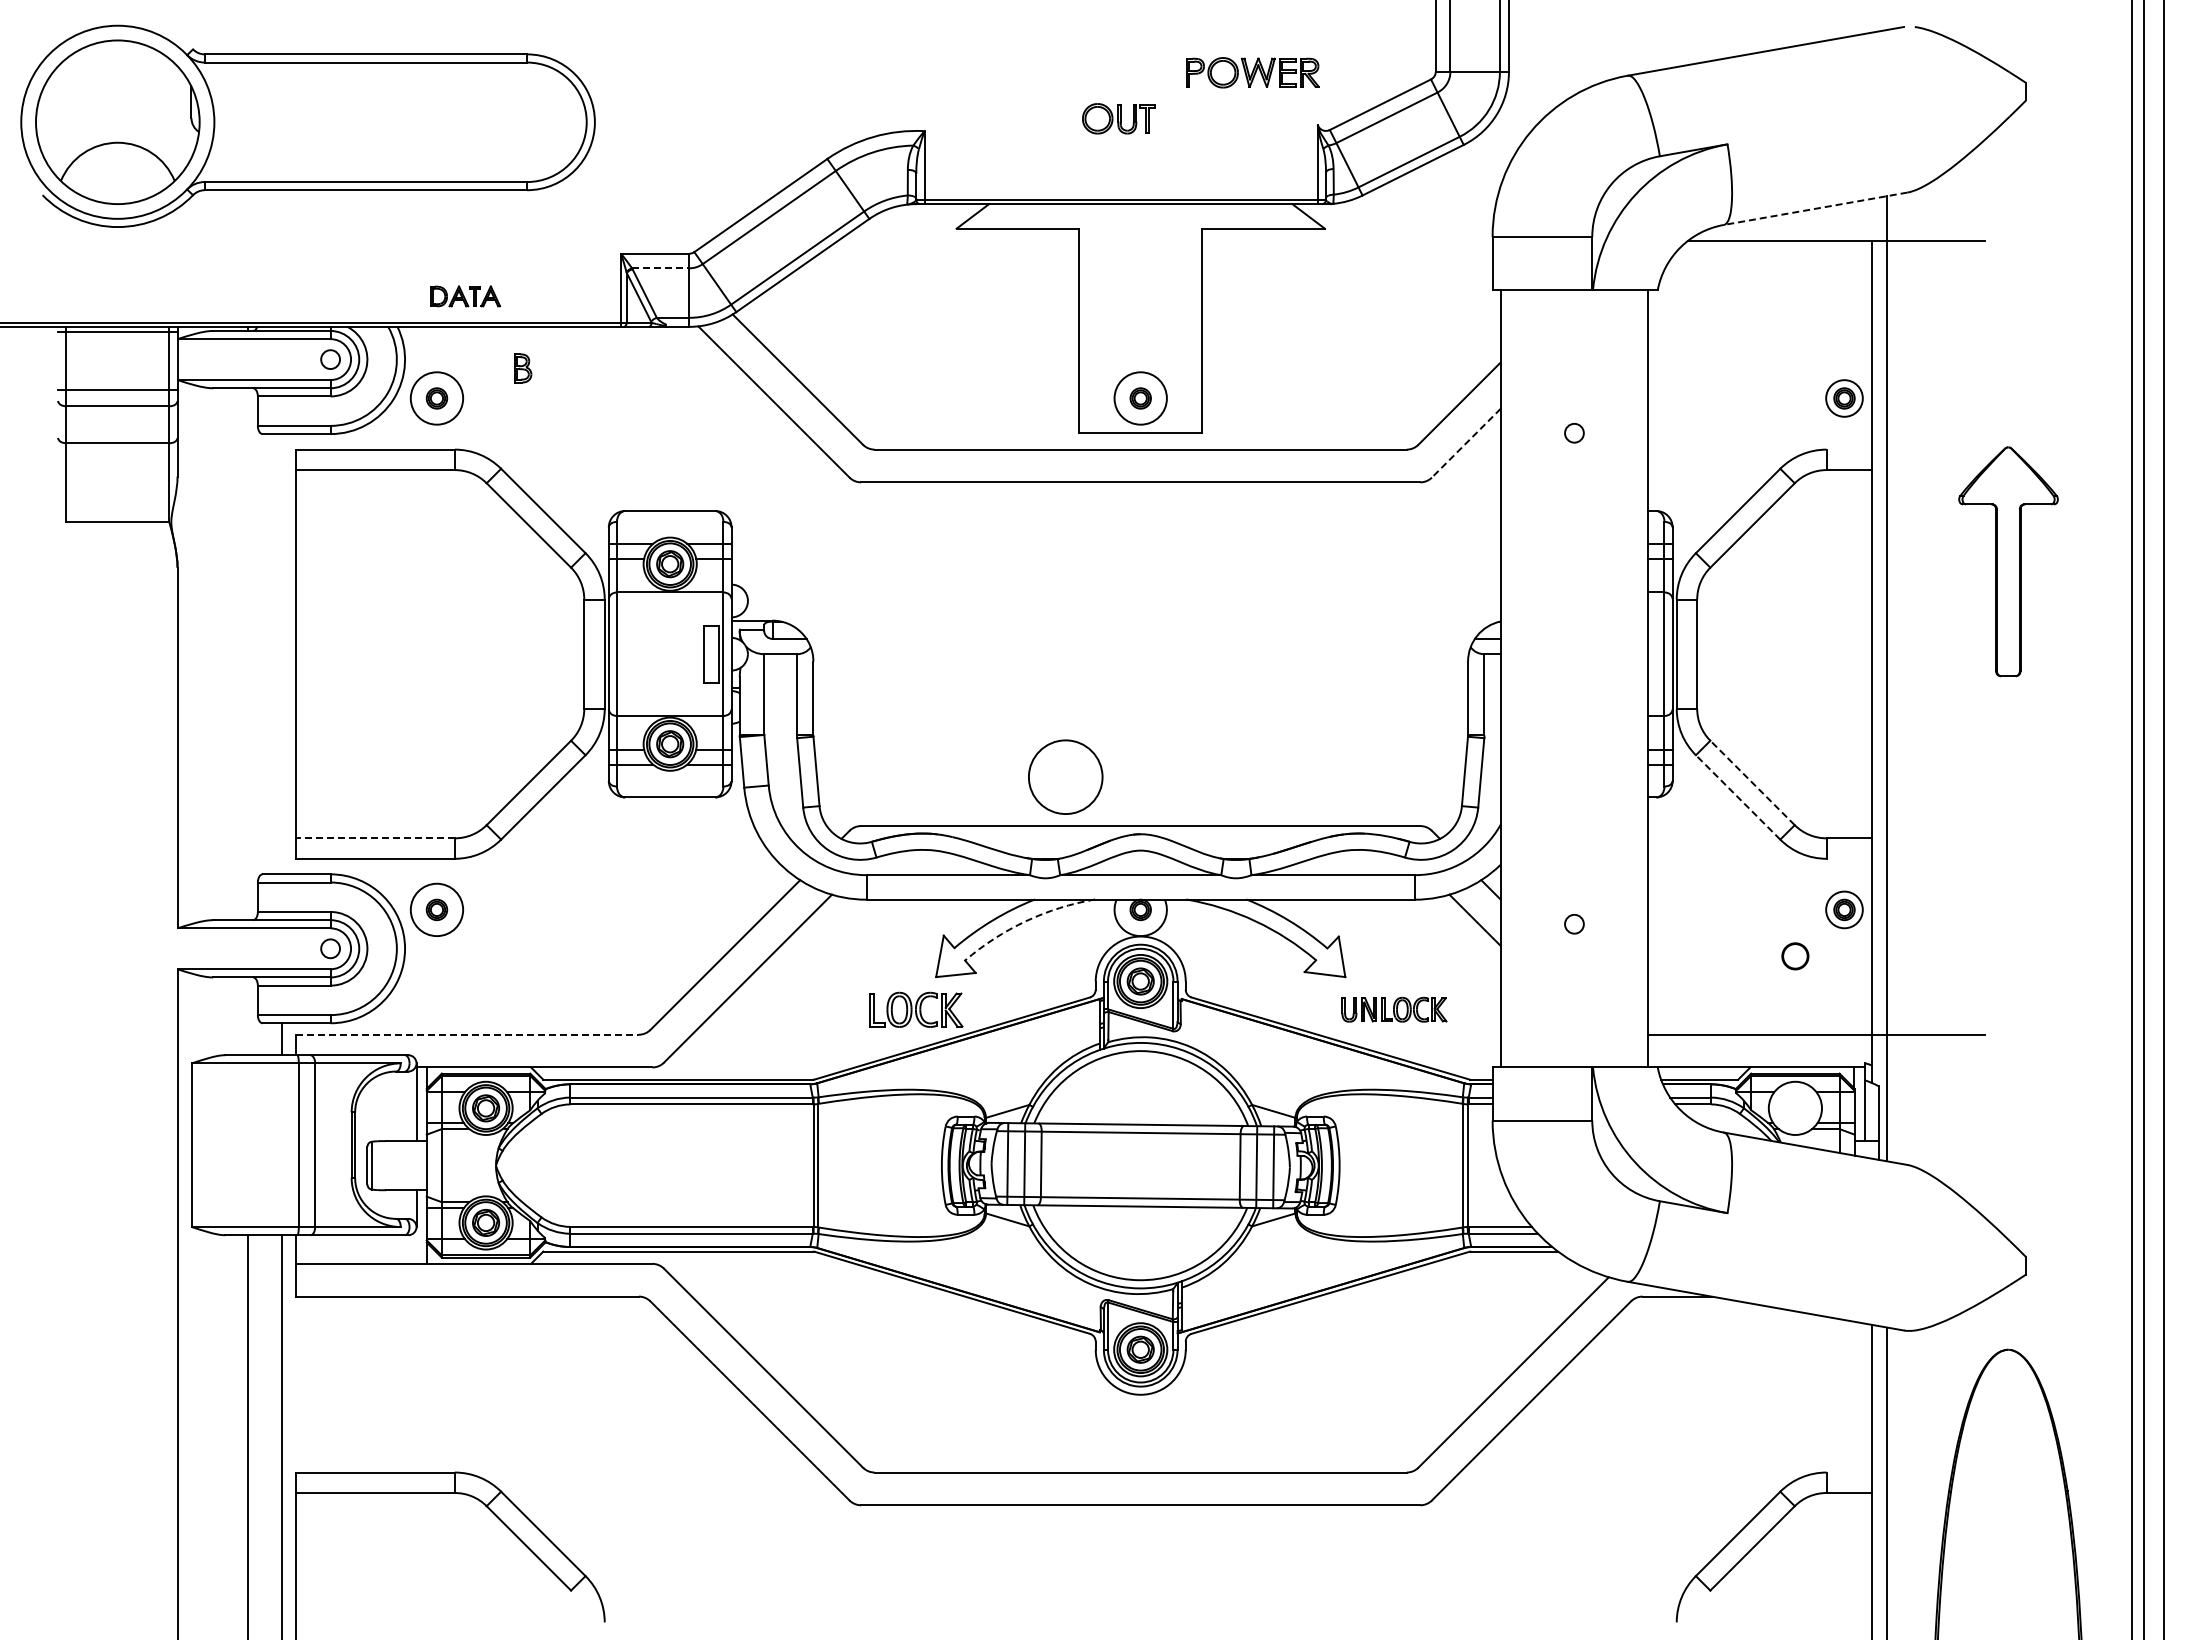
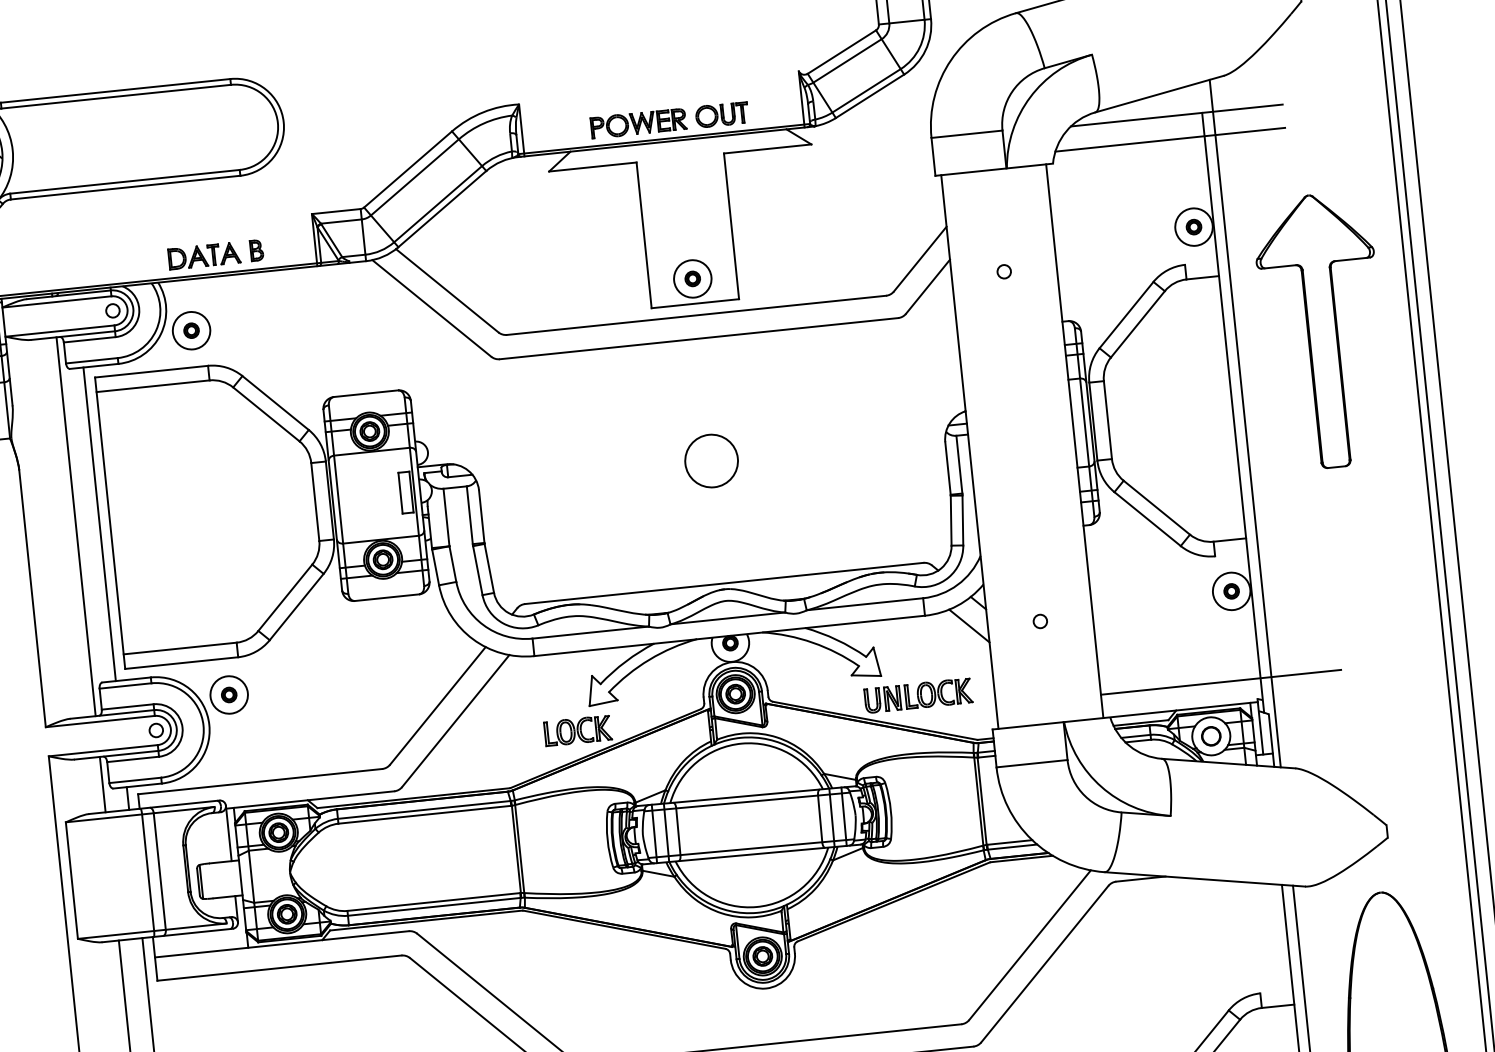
part: (1252, 72) -> (638, 123), moved
part: (1118, 118) -> (721, 114), moved
line: (1815, 208) -> (1159, 93), dashed -> solid
line: (660, 268) -> (341, 221), dashed -> solid
line: (1823, 273) -> (1169, 139), added
part: (465, 296) -> (204, 255), size x1.43
part: (523, 368) -> (257, 250), moved
circle: (1844, 398) -> (1194, 227), size x1.43
line: (1466, 443) -> (928, 287), dashed -> solid
part: (2008, 561) -> (1322, 331), size x1.67
line: (248, 654) -> (76, 526), added
line: (281, 654) -> (99, 524), added
circle: (1065, 776) -> (711, 460), moved
line: (1752, 782) -> (1156, 507), dashed -> solid
line: (1738, 797) -> (1147, 519), dashed -> solid
line: (375, 838) -> (180, 648), dashed -> solid
circle: (1844, 909) -> (1231, 591), size x1.43
arc: (1025, 921) -> (649, 659), dashed -> solid
circle: (1795, 956) -> (1211, 736), moved
part: (1394, 1009) -> (918, 695), size x1.43
line: (248, 1016) -> (102, 784), added
line: (468, 1034) -> (260, 781), dashed -> solid

